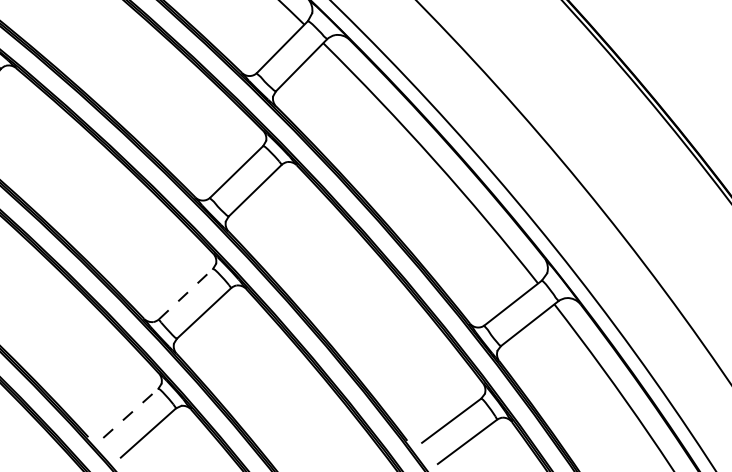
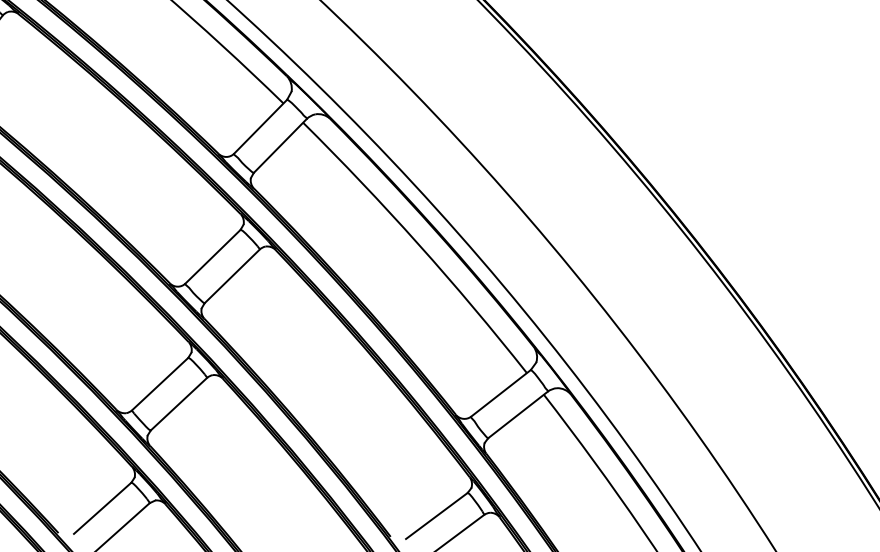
line: (186, 293) -> (160, 383), dashed -> solid
line: (131, 412) -> (103, 507), dashed -> solid

